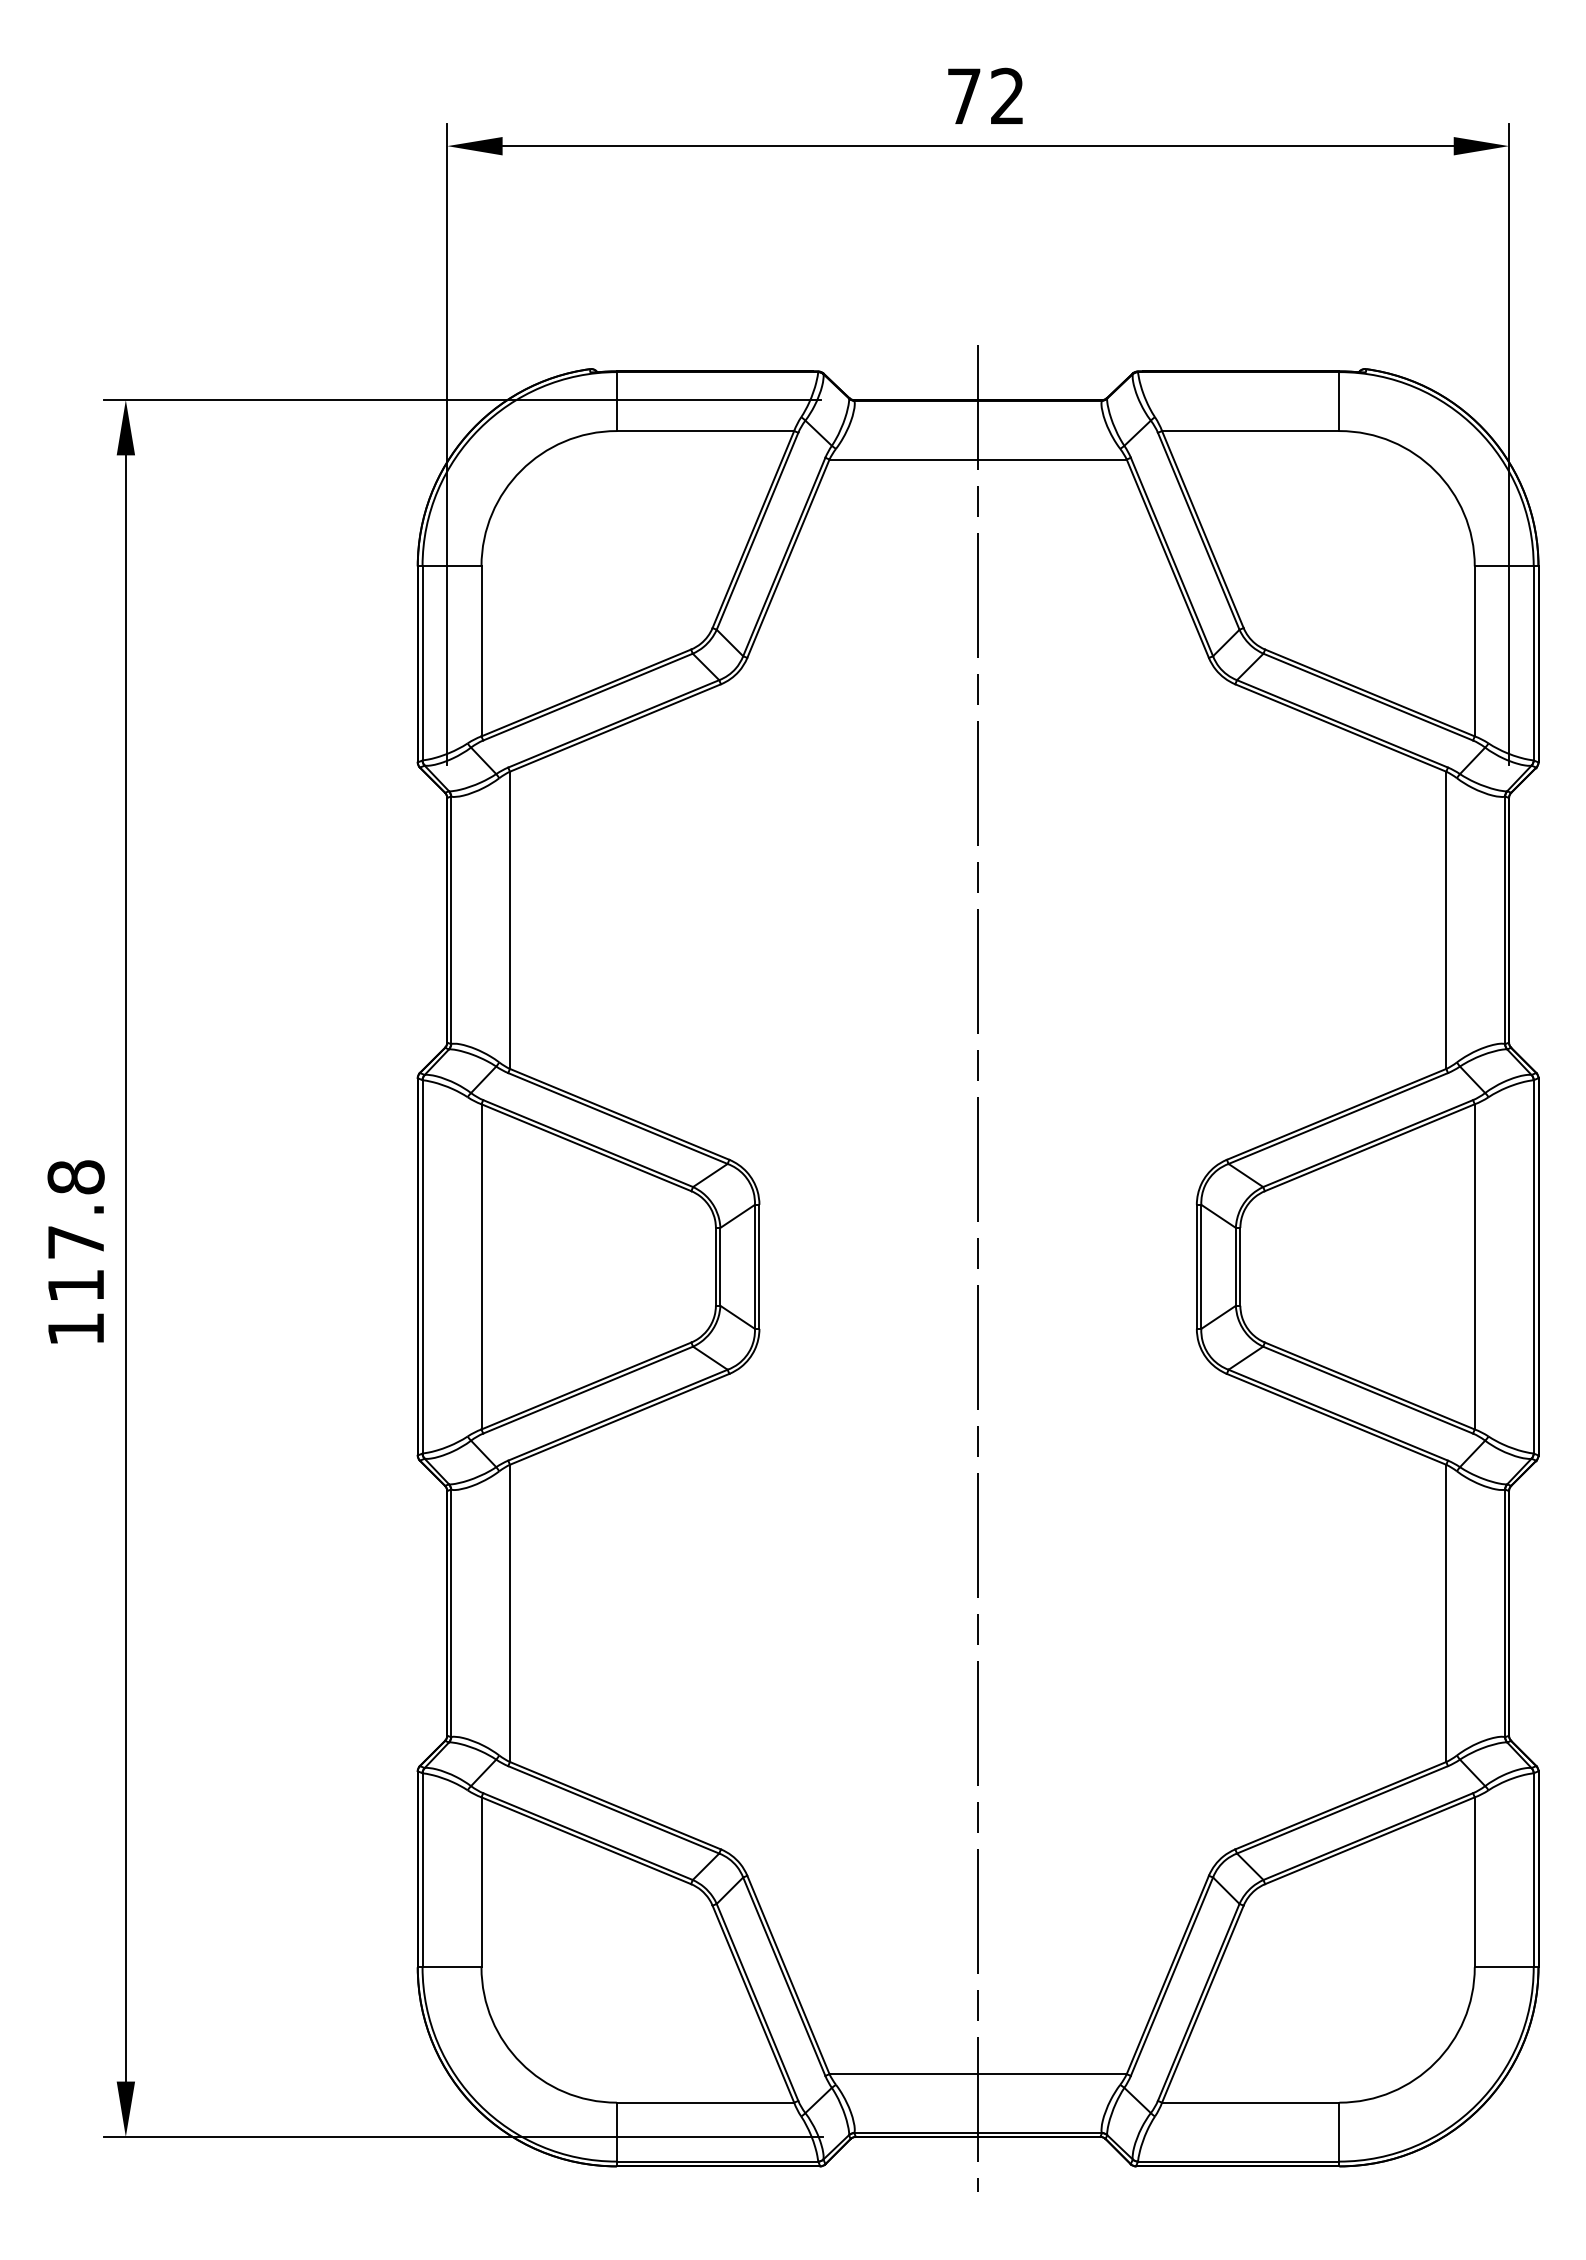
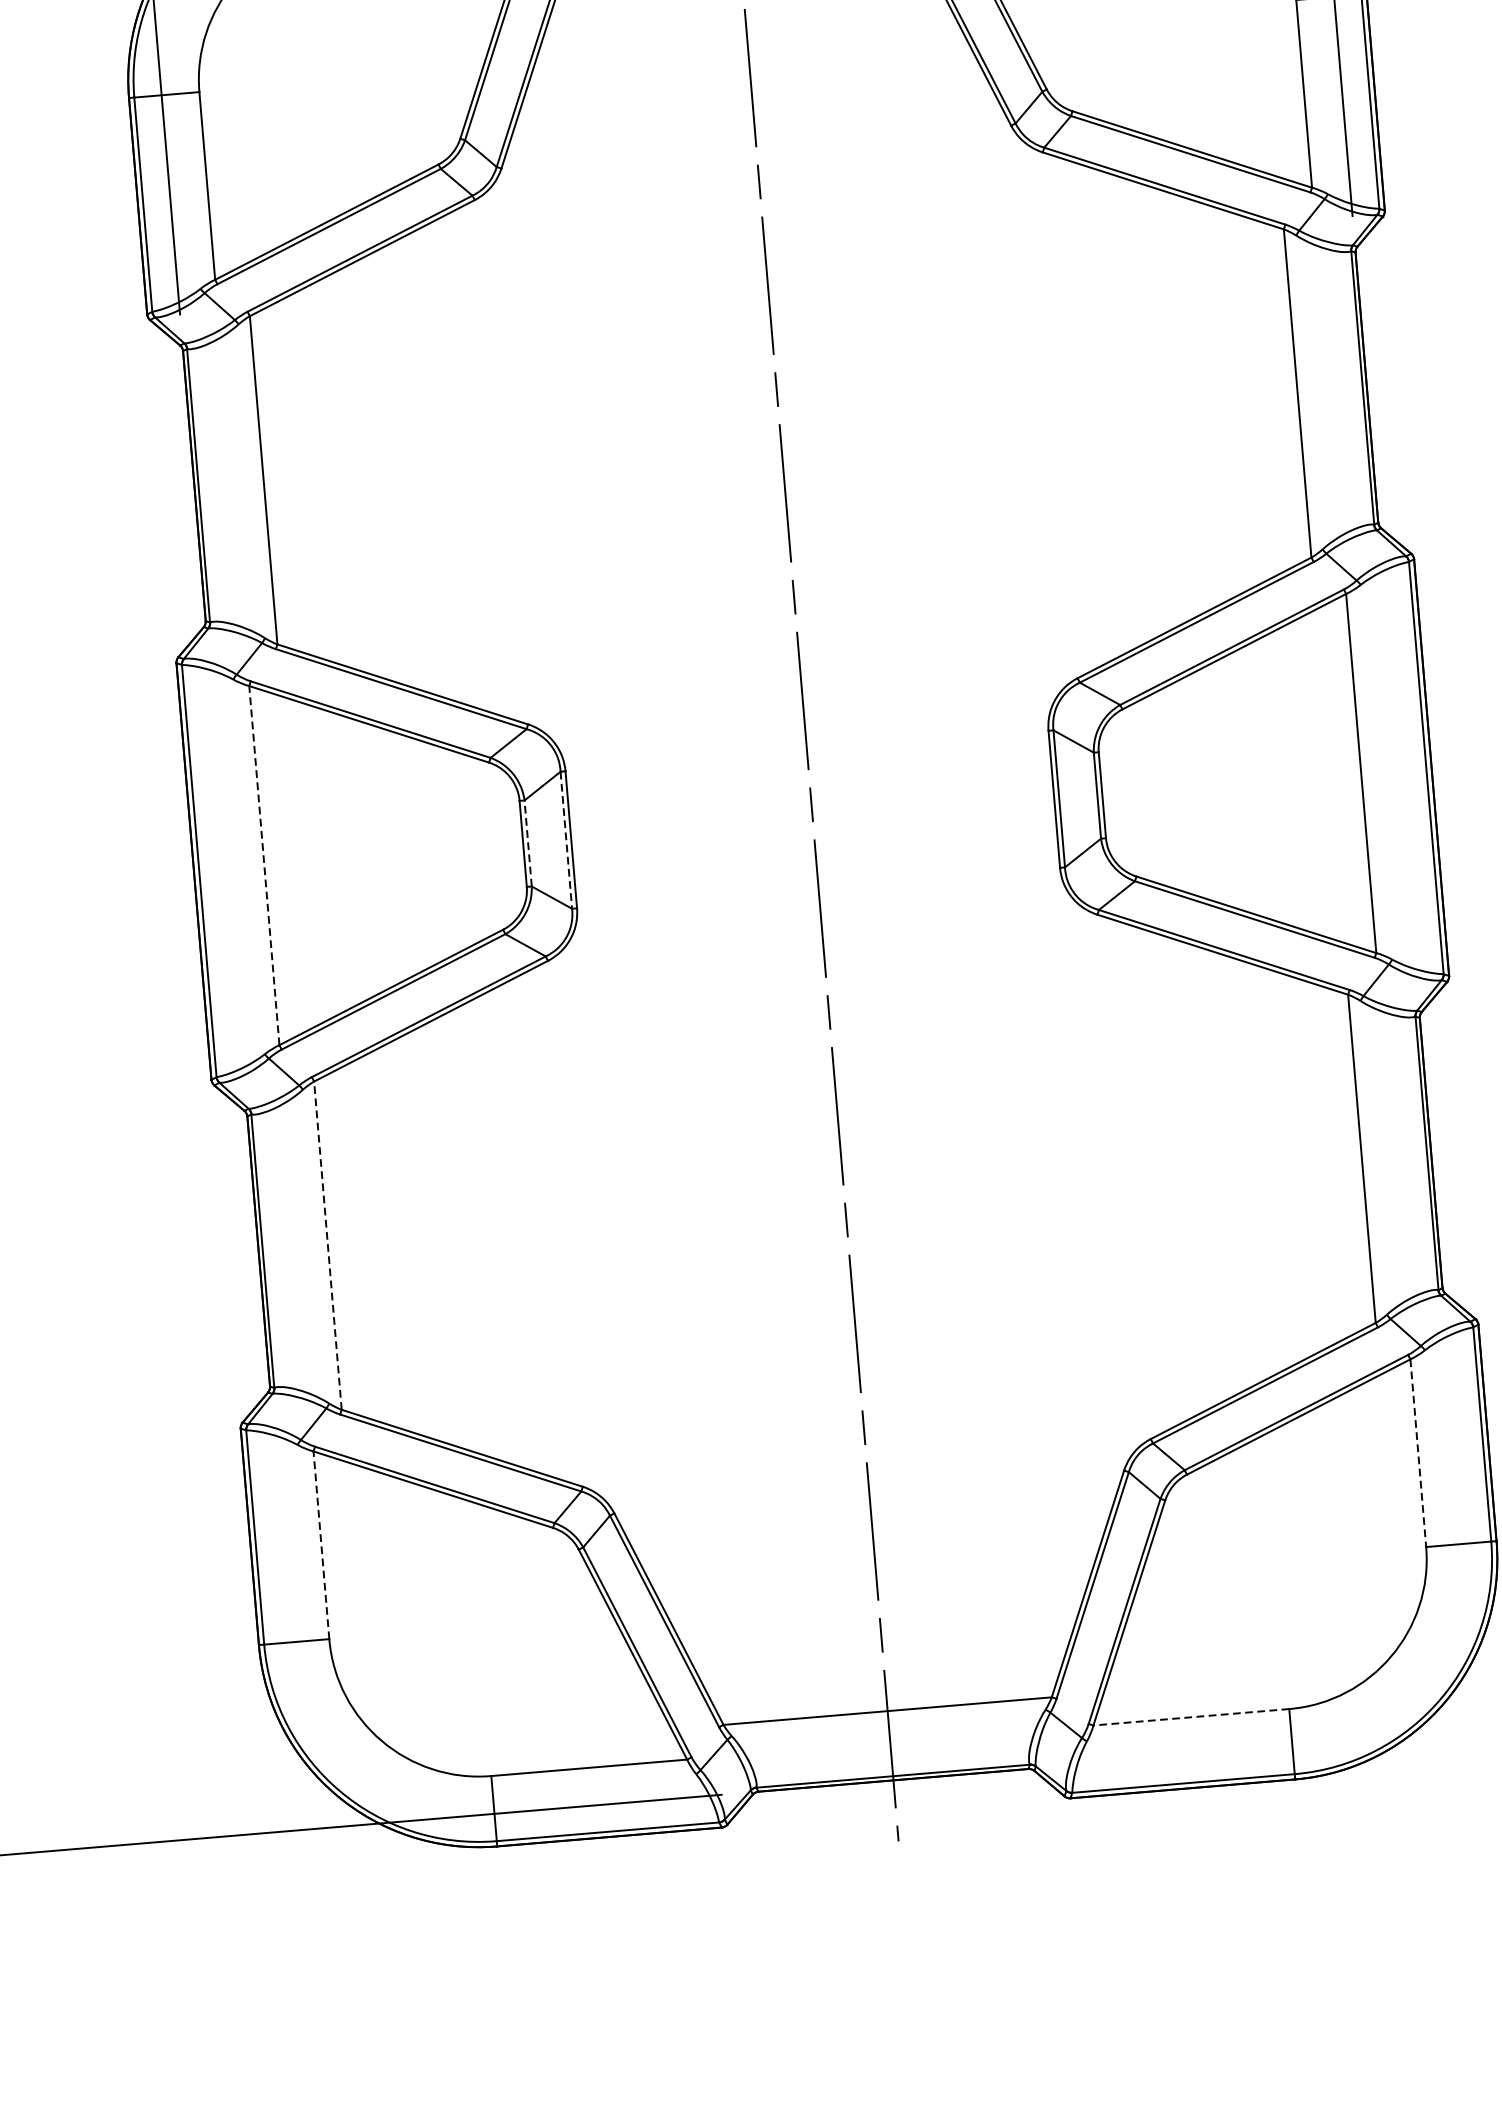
line: (481, 1266) -> (264, 865), solid -> dashed
line: (720, 1266) -> (528, 843), solid -> dashed
line: (754, 1267) -> (565, 841), solid -> dashed
line: (509, 1613) -> (327, 1245), solid -> dashed
line: (481, 1882) -> (321, 1545), solid -> dashed
line: (1474, 1882) -> (1418, 1453), solid -> dashed
line: (1250, 2102) -> (1191, 1717), solid -> dashed

